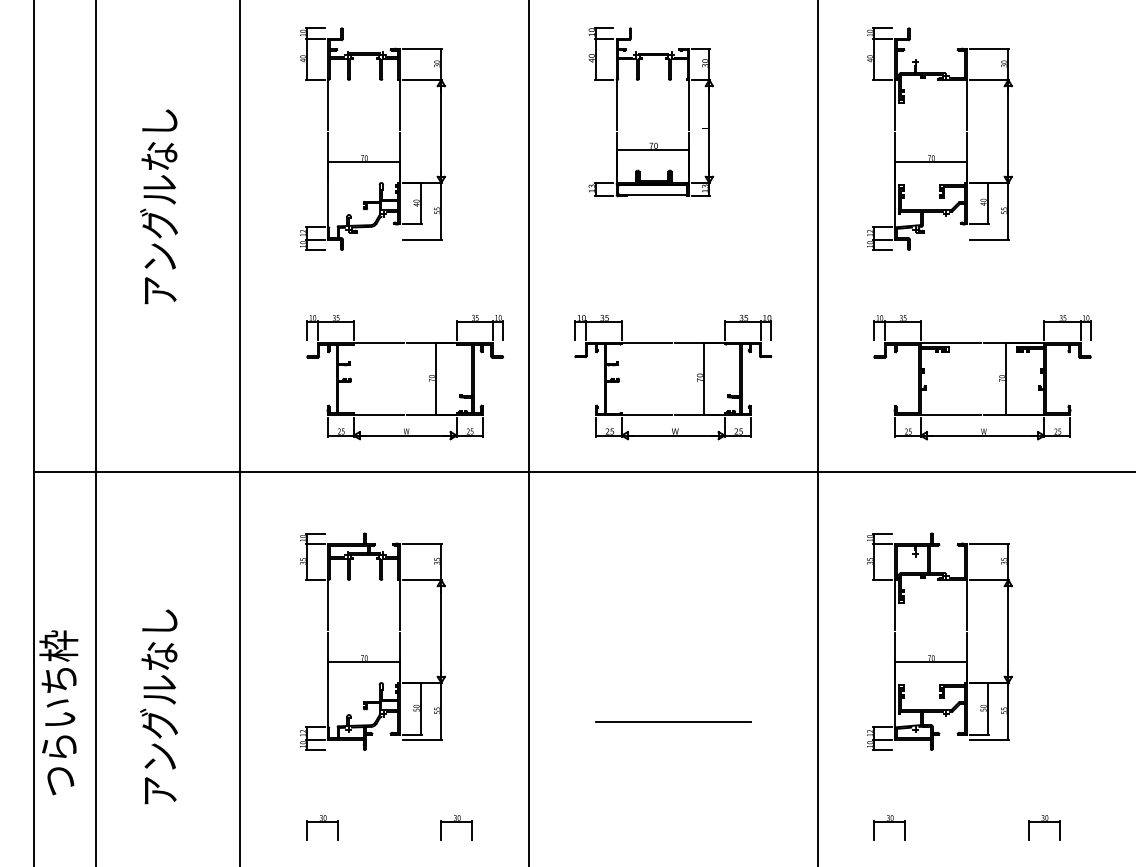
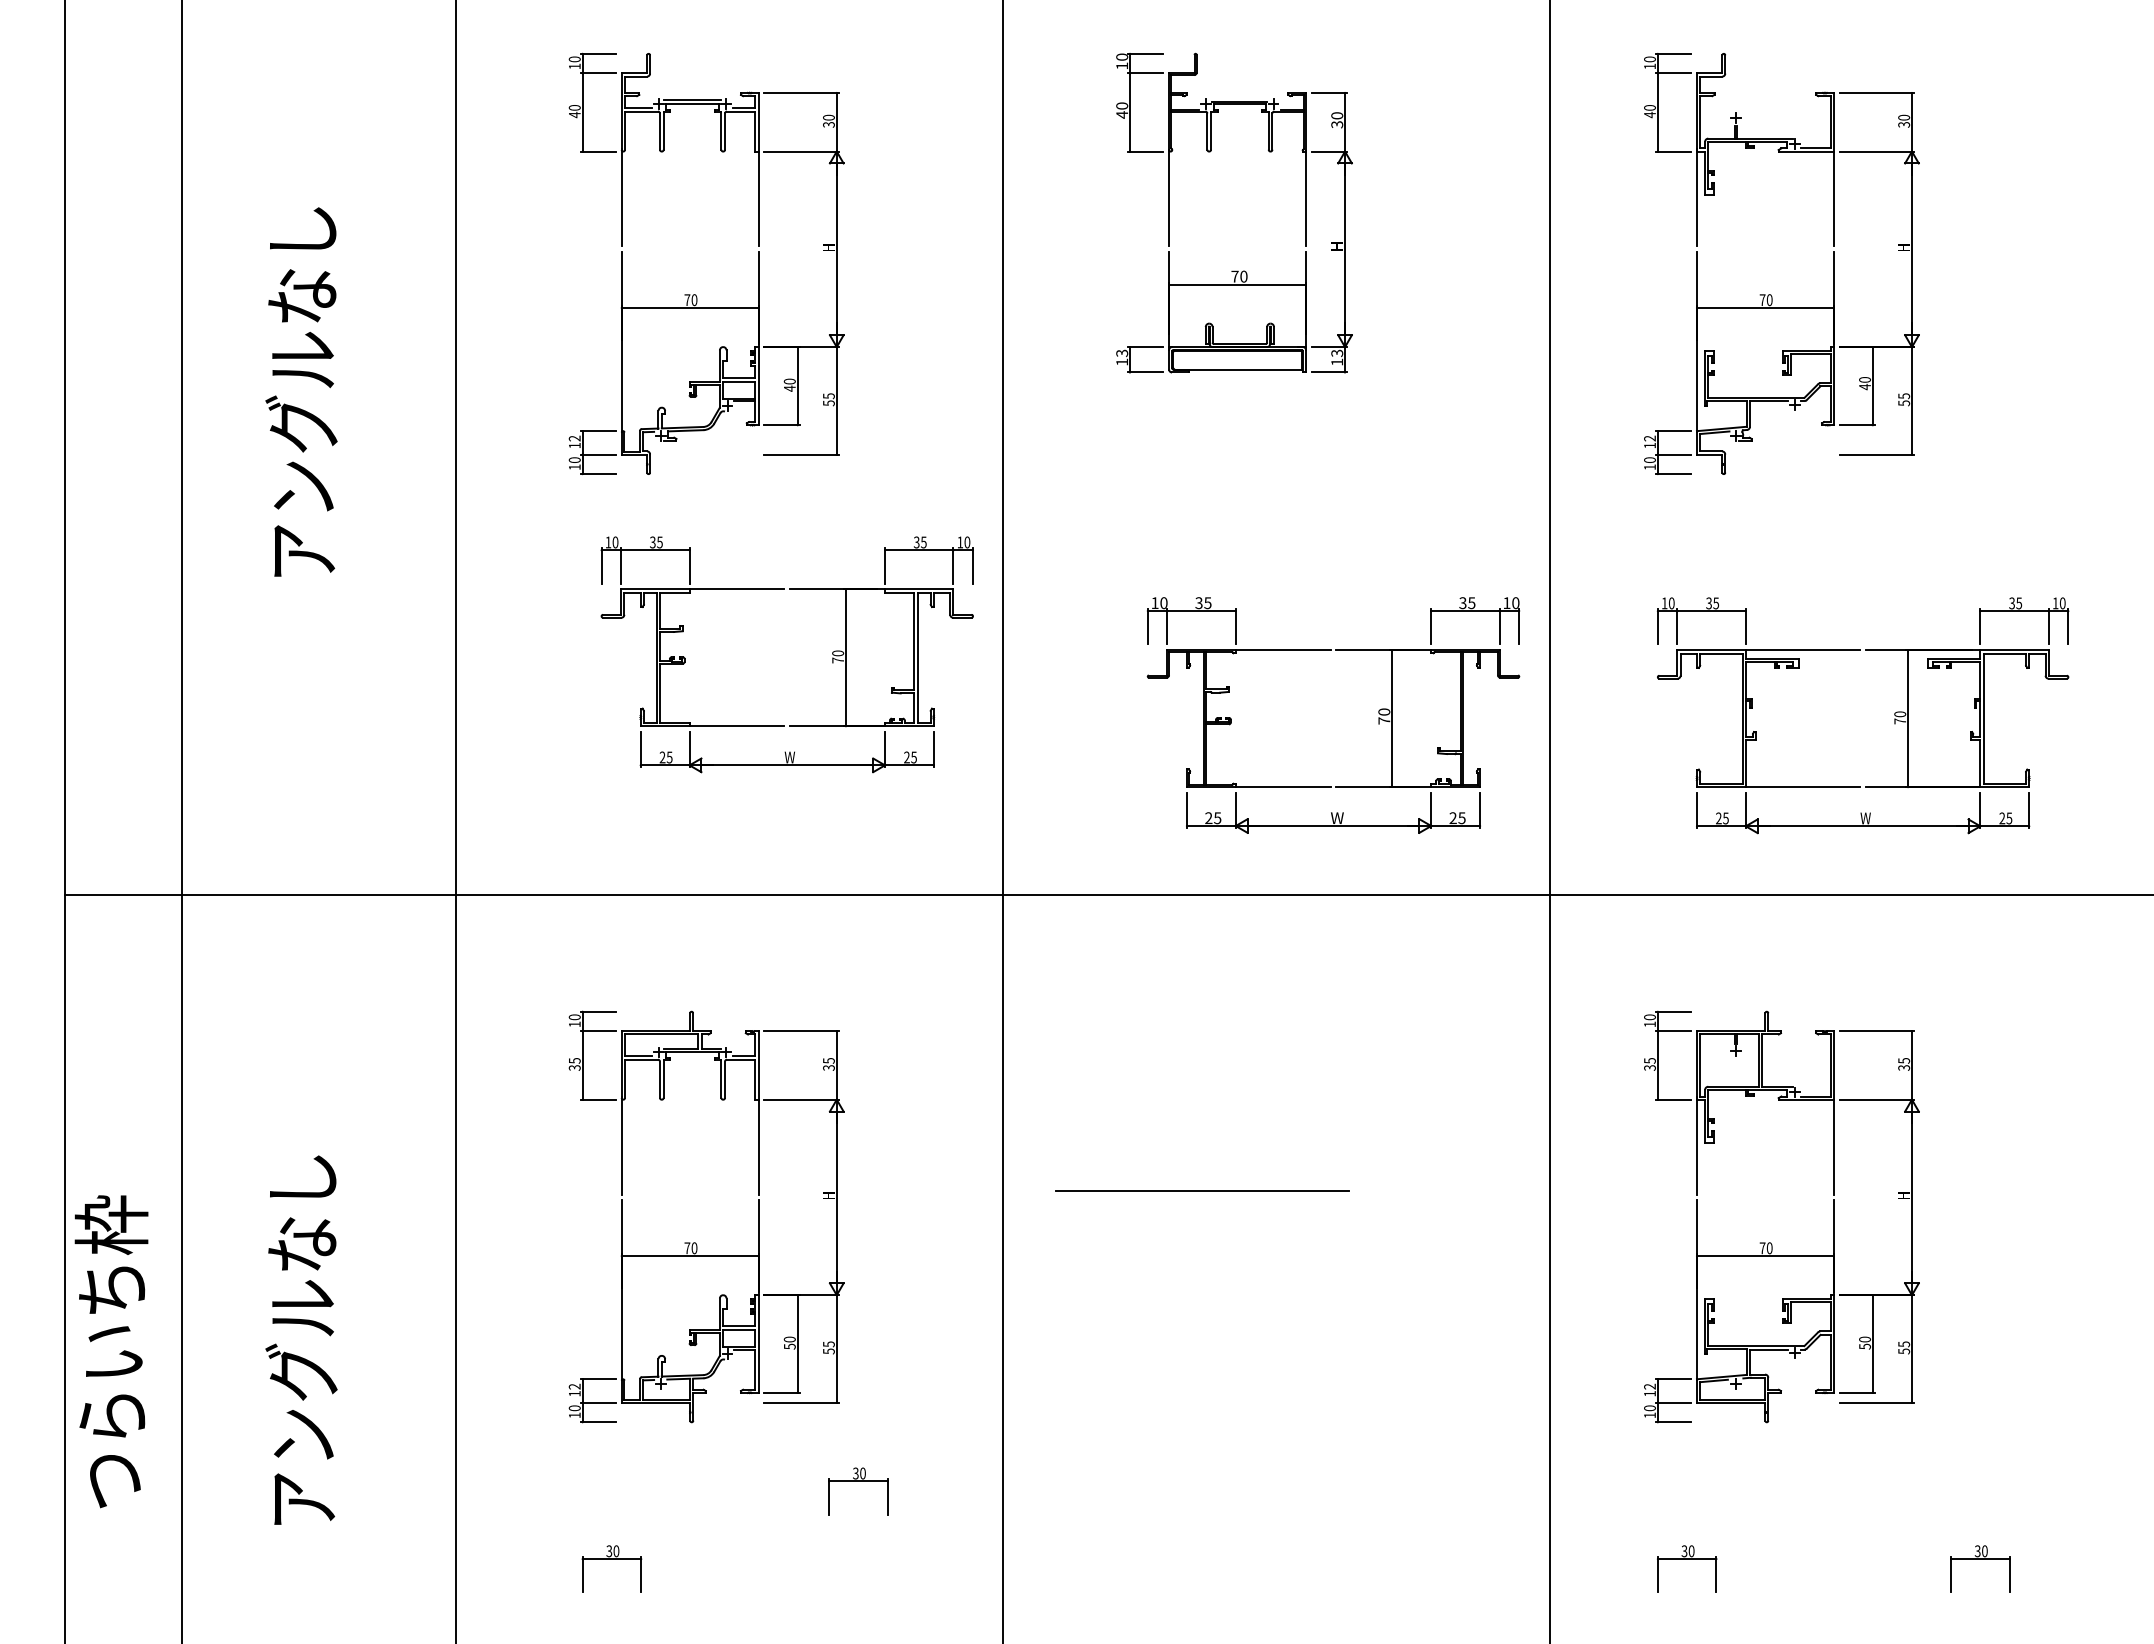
part: (428, 376) -> (831, 653), moved
part: (697, 376) -> (1379, 713), moved
line: (673, 721) -> (1203, 1189), moved
part: (456, 827) -> (857, 1491), moved

